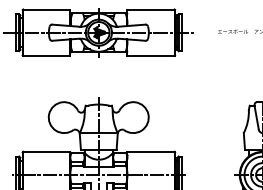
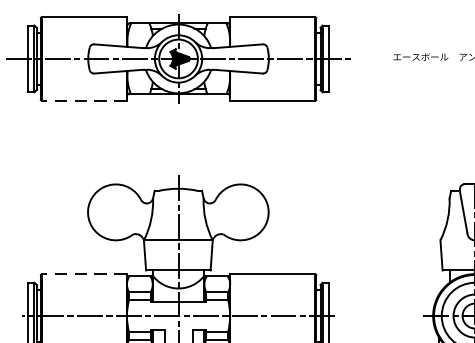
line: (46, 55) -> (83, 100), solid -> dashed
line: (46, 151) -> (83, 273), solid -> dashed

